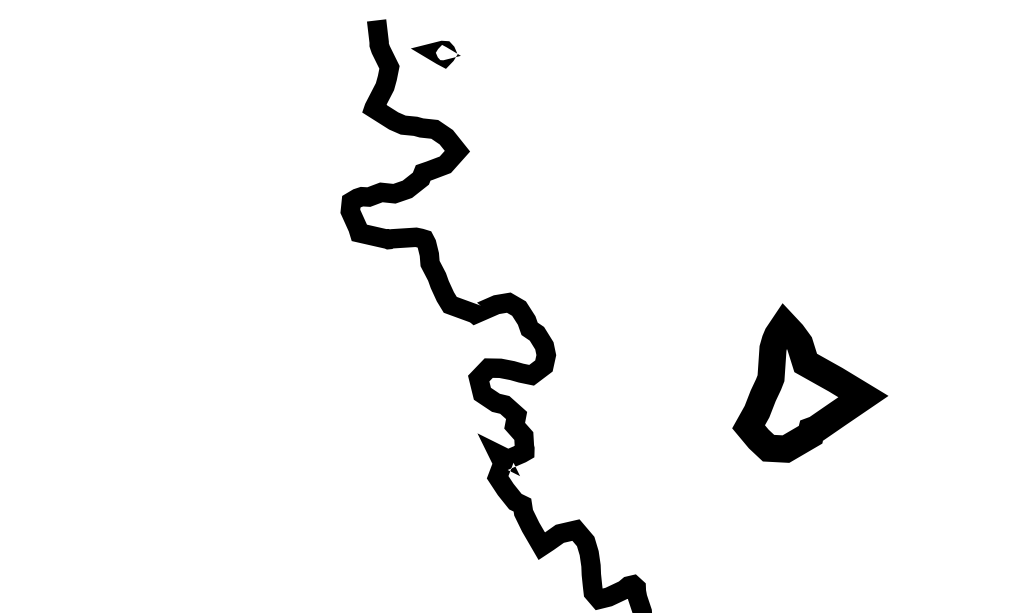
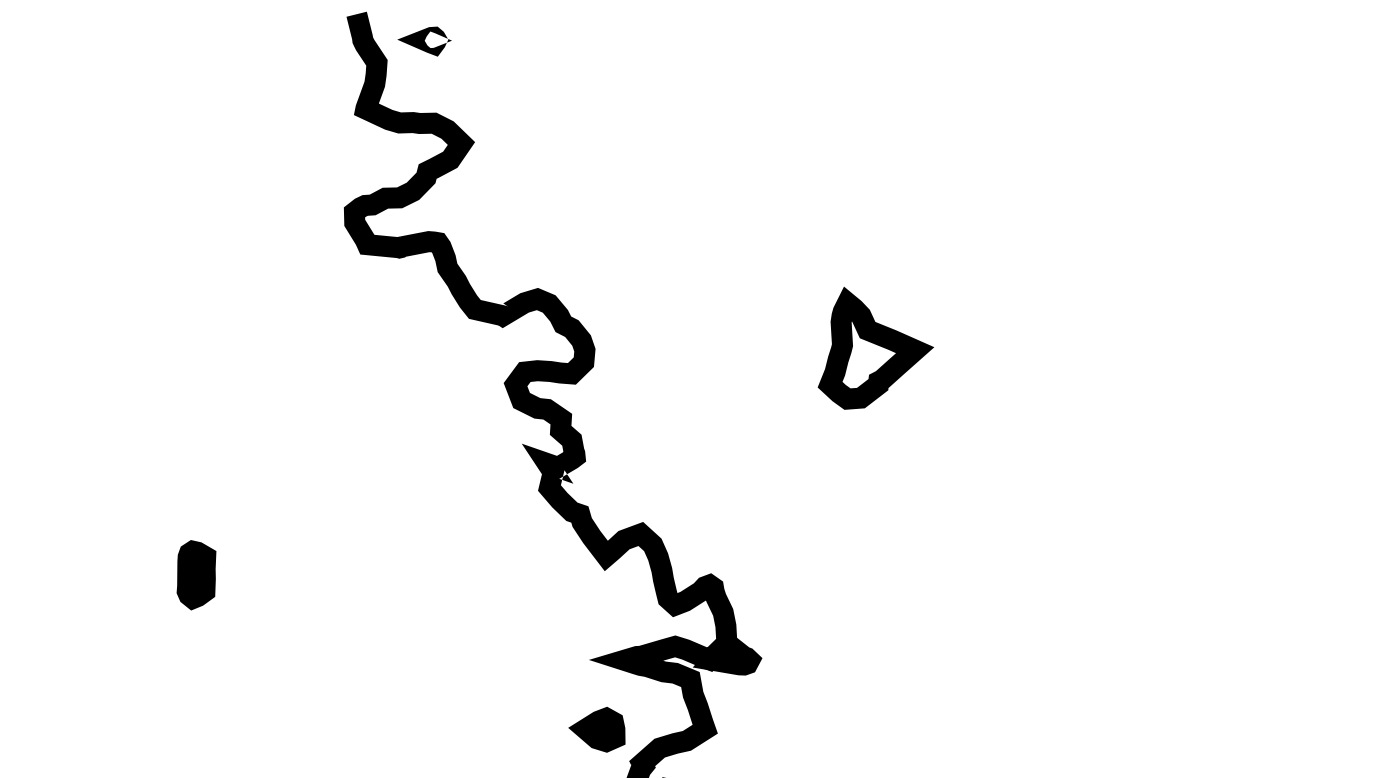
part: (812, 386) -> (875, 347), size x0.71
part: (163, 515) -> (196, 575), added

